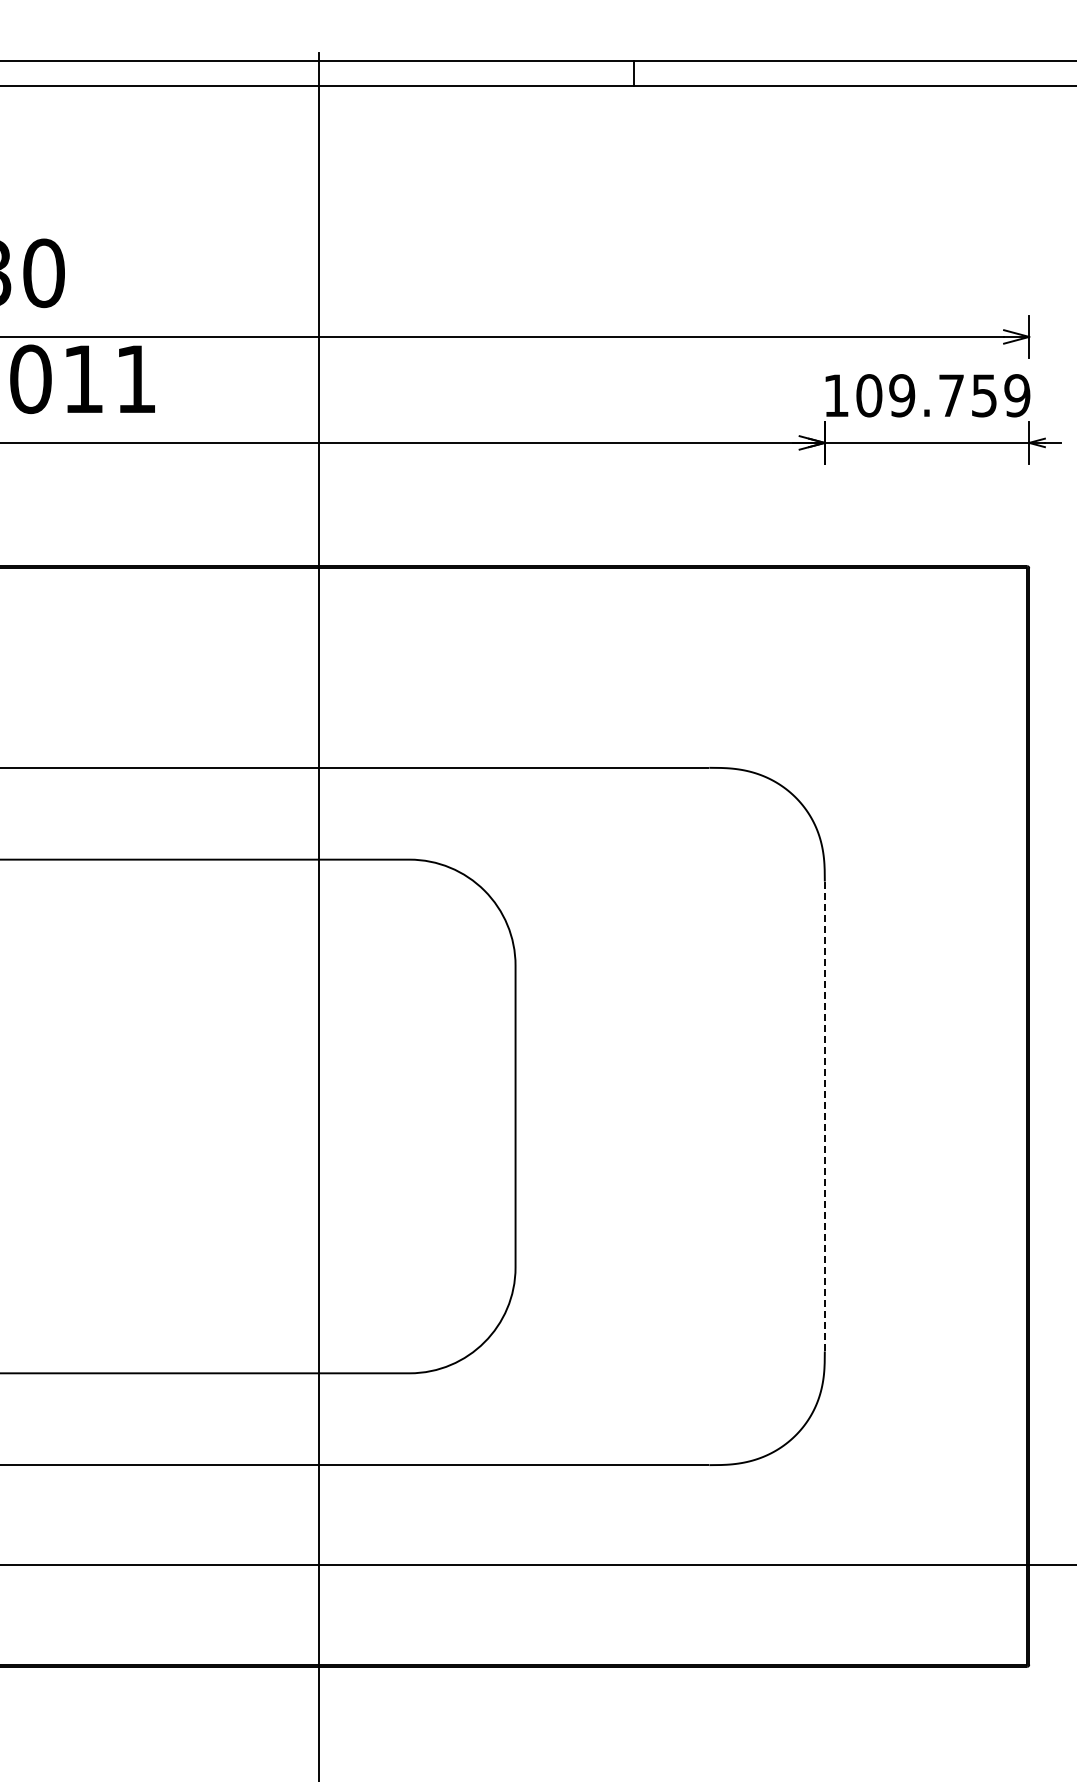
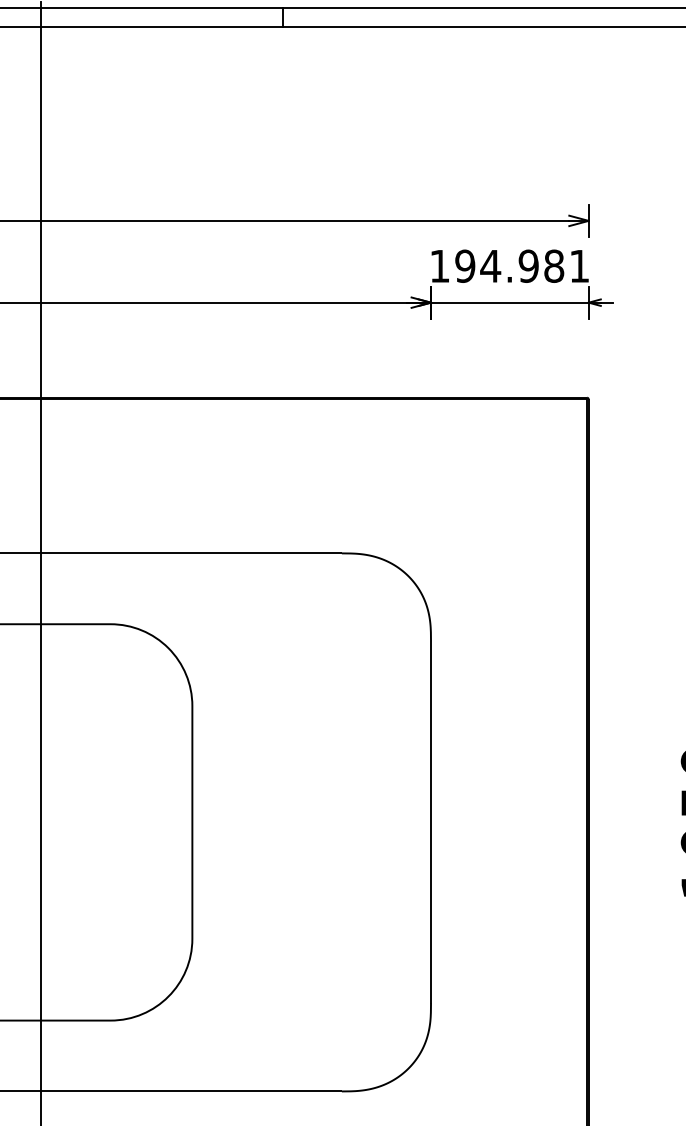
text: (943, 395) -> (522, 266), 109.759 -> 194.981
line: (824, 1116) -> (430, 822), dashed -> solid

